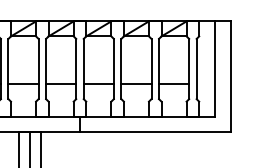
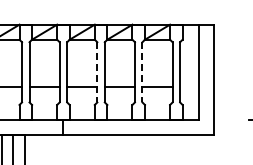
line: (113, 69) -> (96, 72), solid -> dashed
line: (159, 69) -> (142, 72), solid -> dashed

